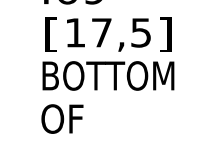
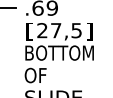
text: (75, 32) -> (42, 30), 17,5 -> 27,5

